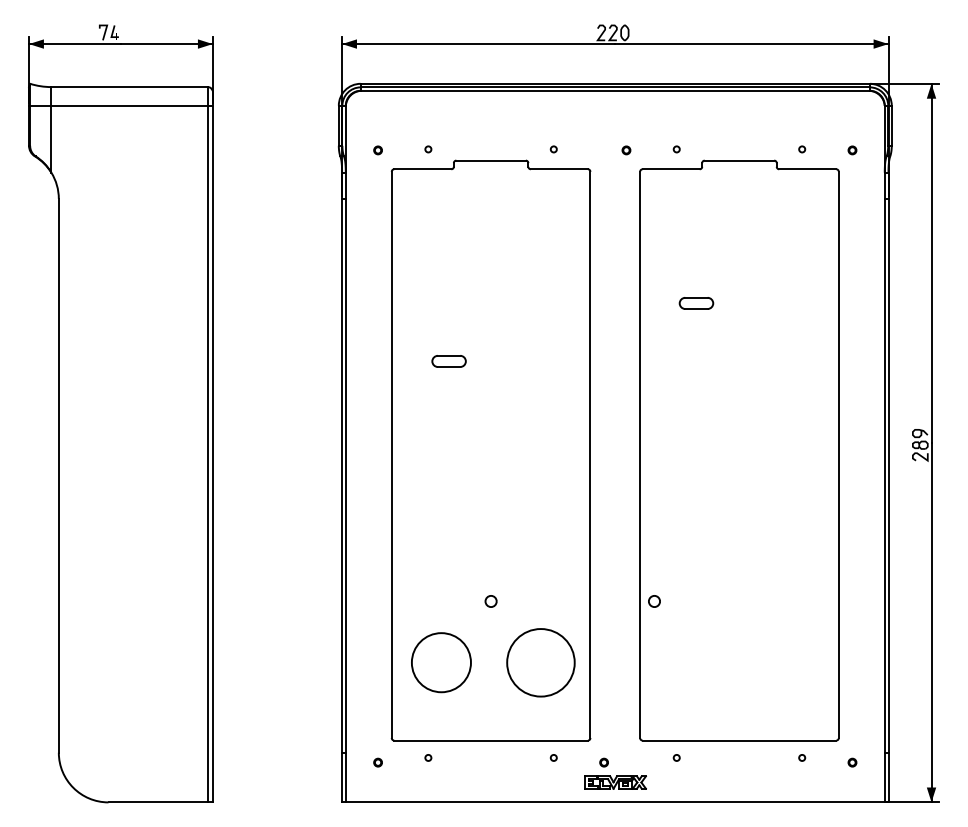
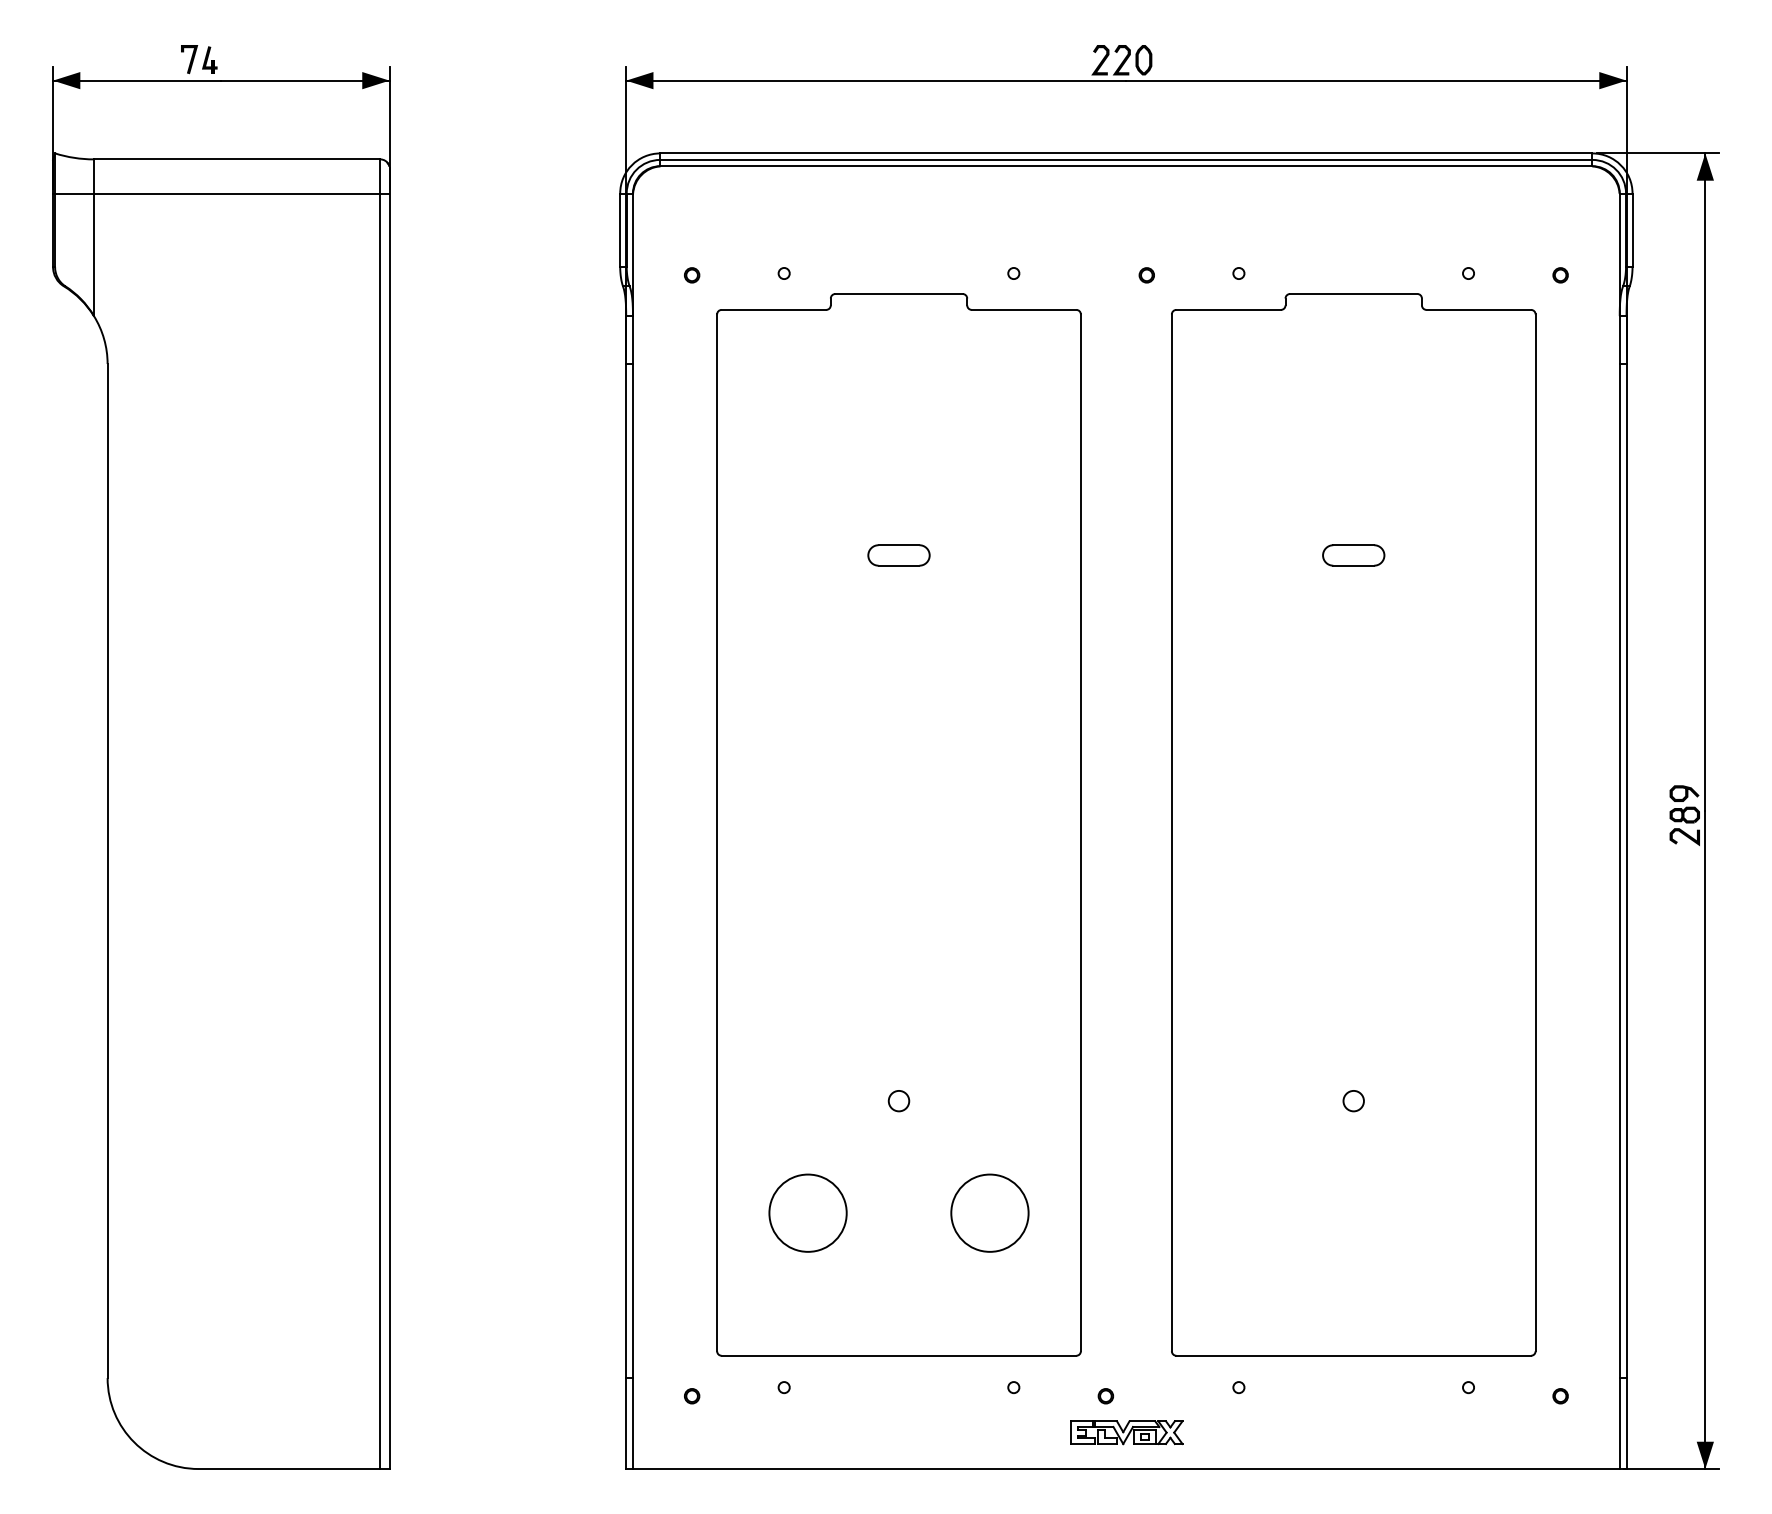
part: (696, 303) -> (1353, 555), moved
part: (448, 361) -> (897, 555), moved
circle: (654, 601) -> (1353, 1101), moved
circle: (441, 662) -> (808, 1212), size x0.71
circle: (540, 662) -> (989, 1212), size x0.62

